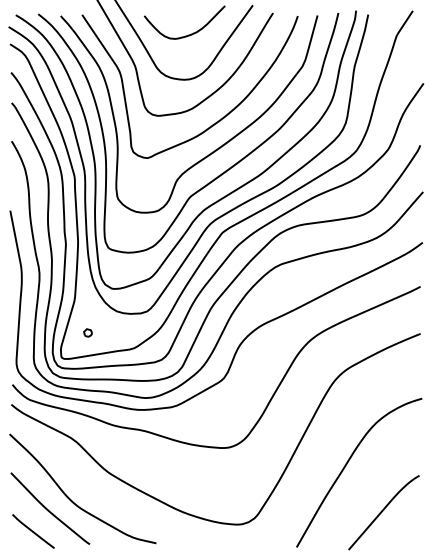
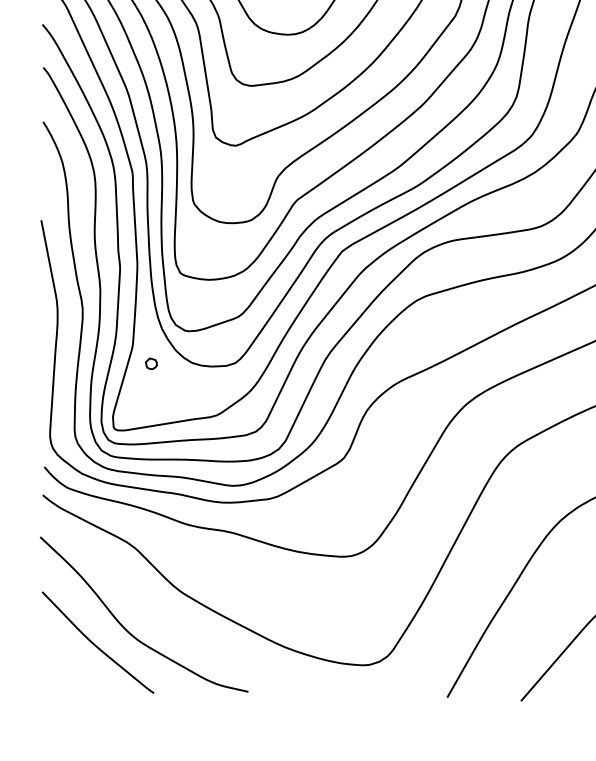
part: (87, 332) -> (150, 363), moved
line: (33, 531) -> (74, 675), removed

